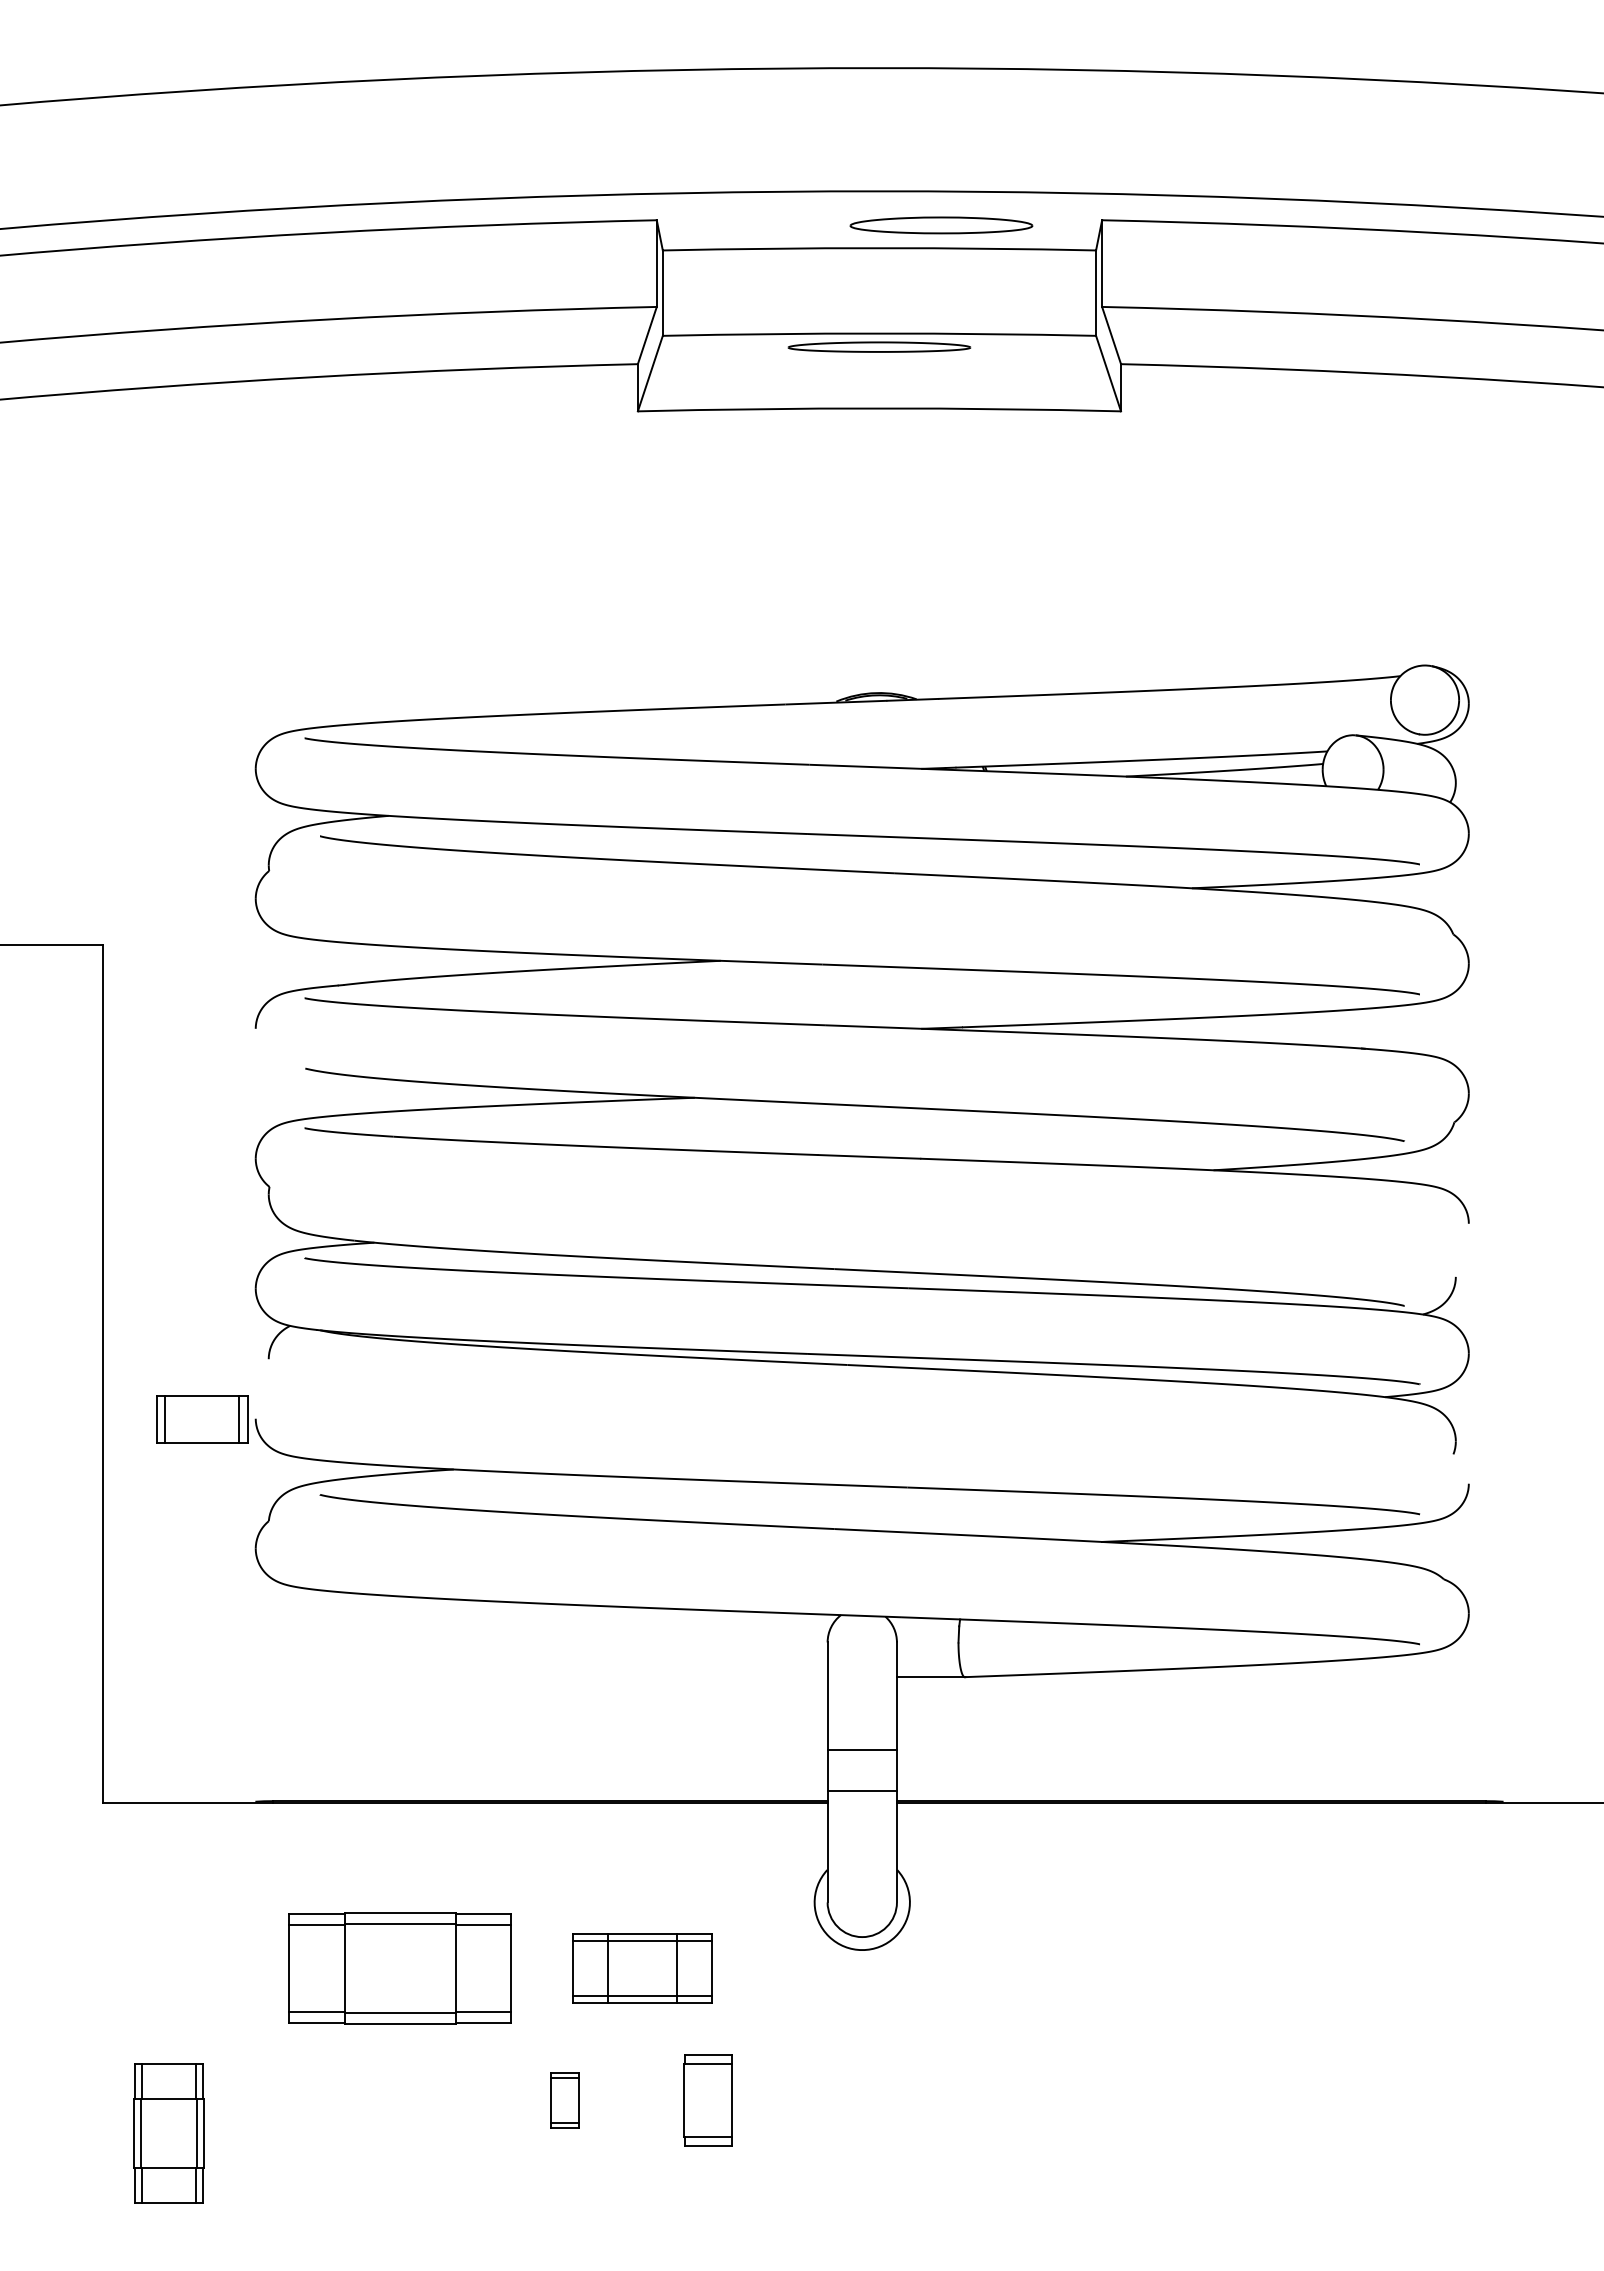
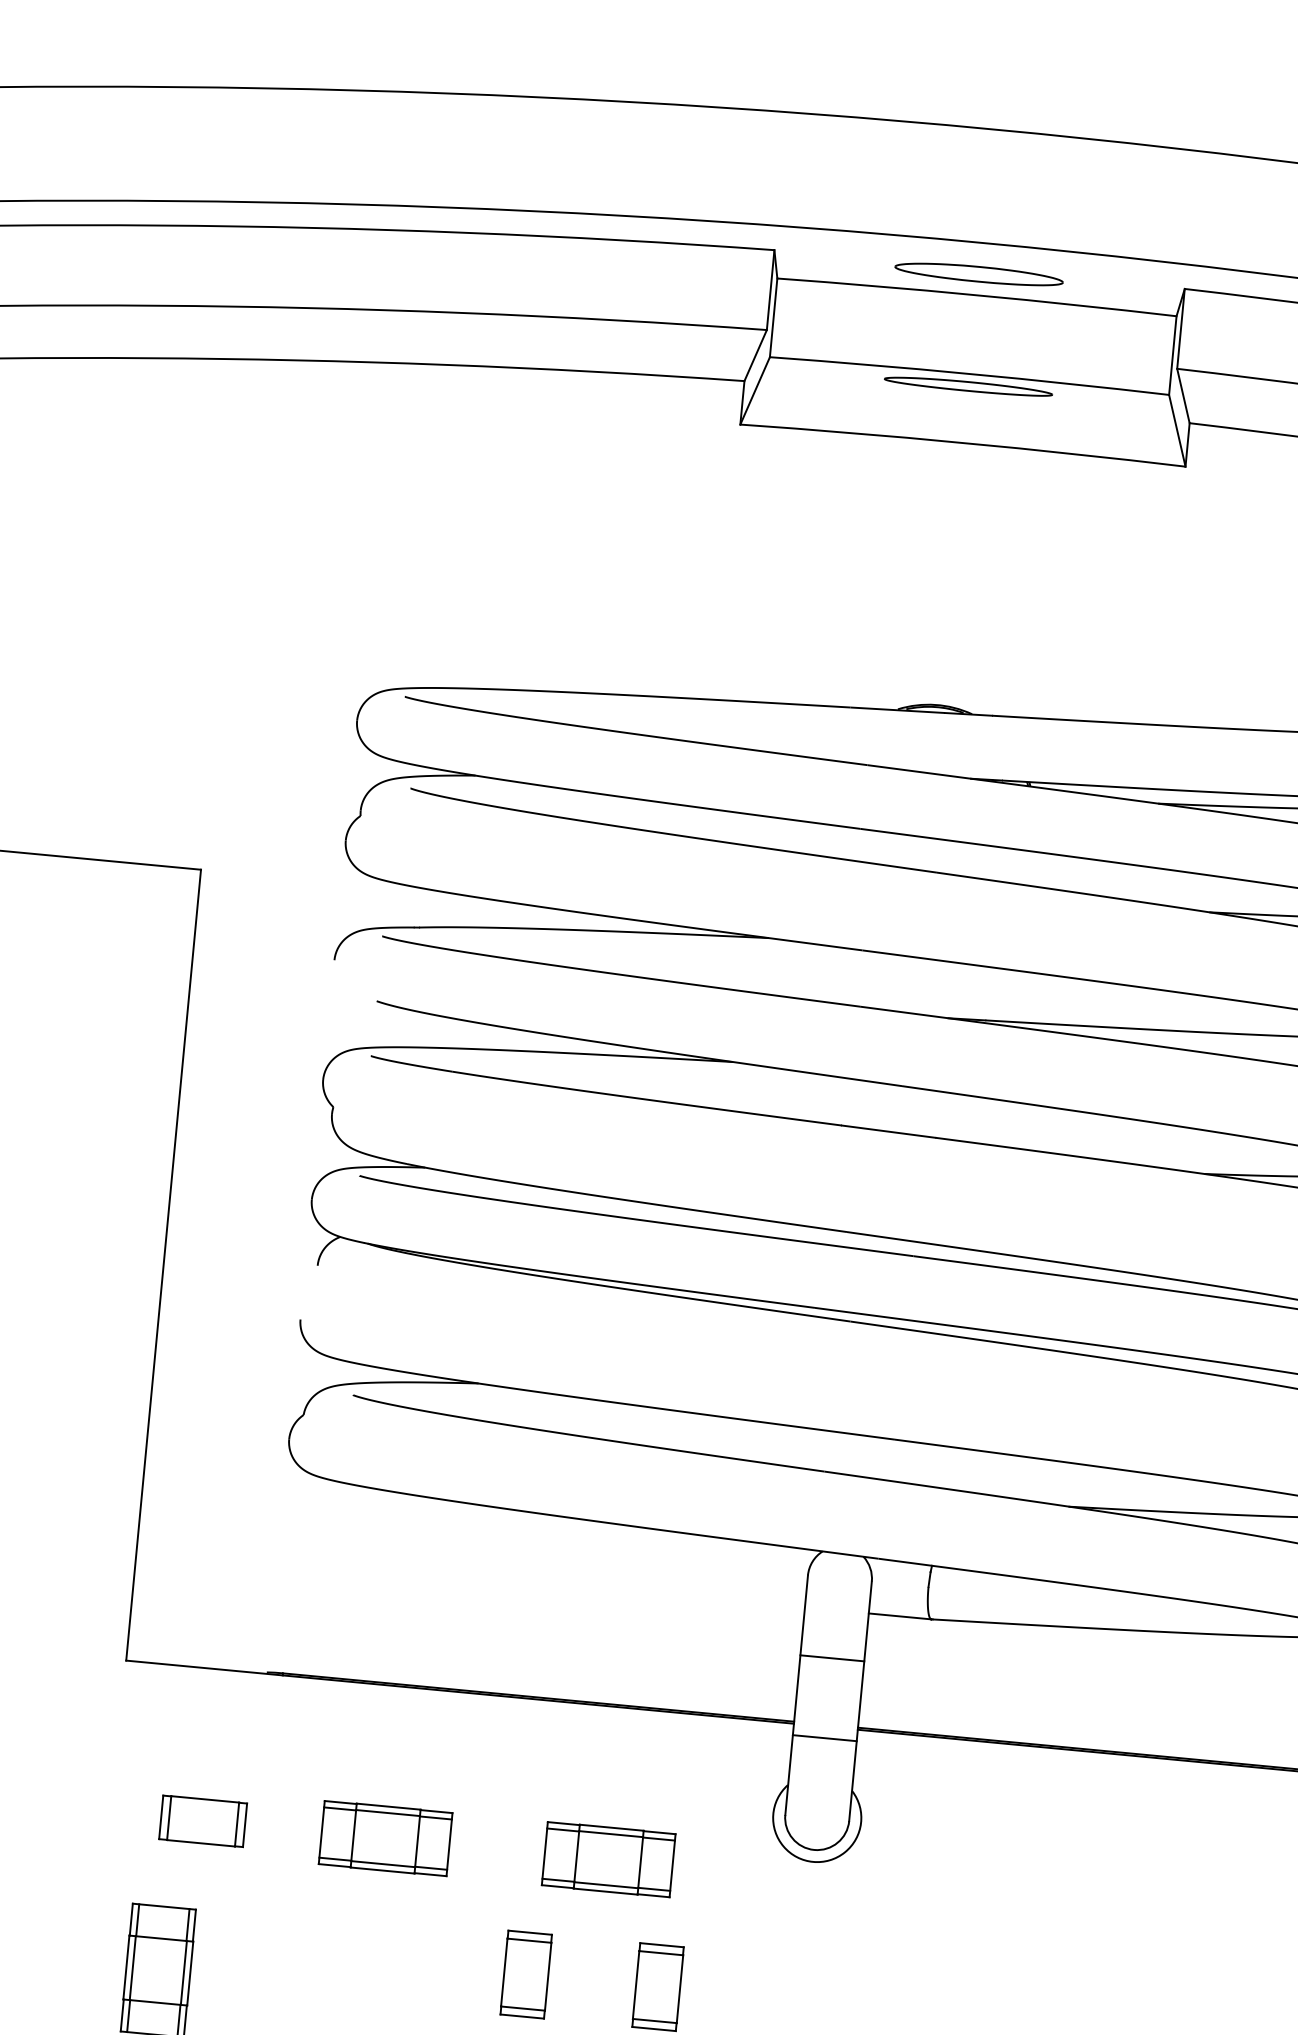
part: (941, 225) -> (979, 274), moved
part: (202, 1419) -> (203, 1821), moved
line: (861, 1749) -> (824, 1737), moved
line: (861, 1791) -> (831, 1658), moved
part: (399, 1968) -> (385, 1838), size x0.62
part: (564, 2100) -> (525, 1974), size x1.67

